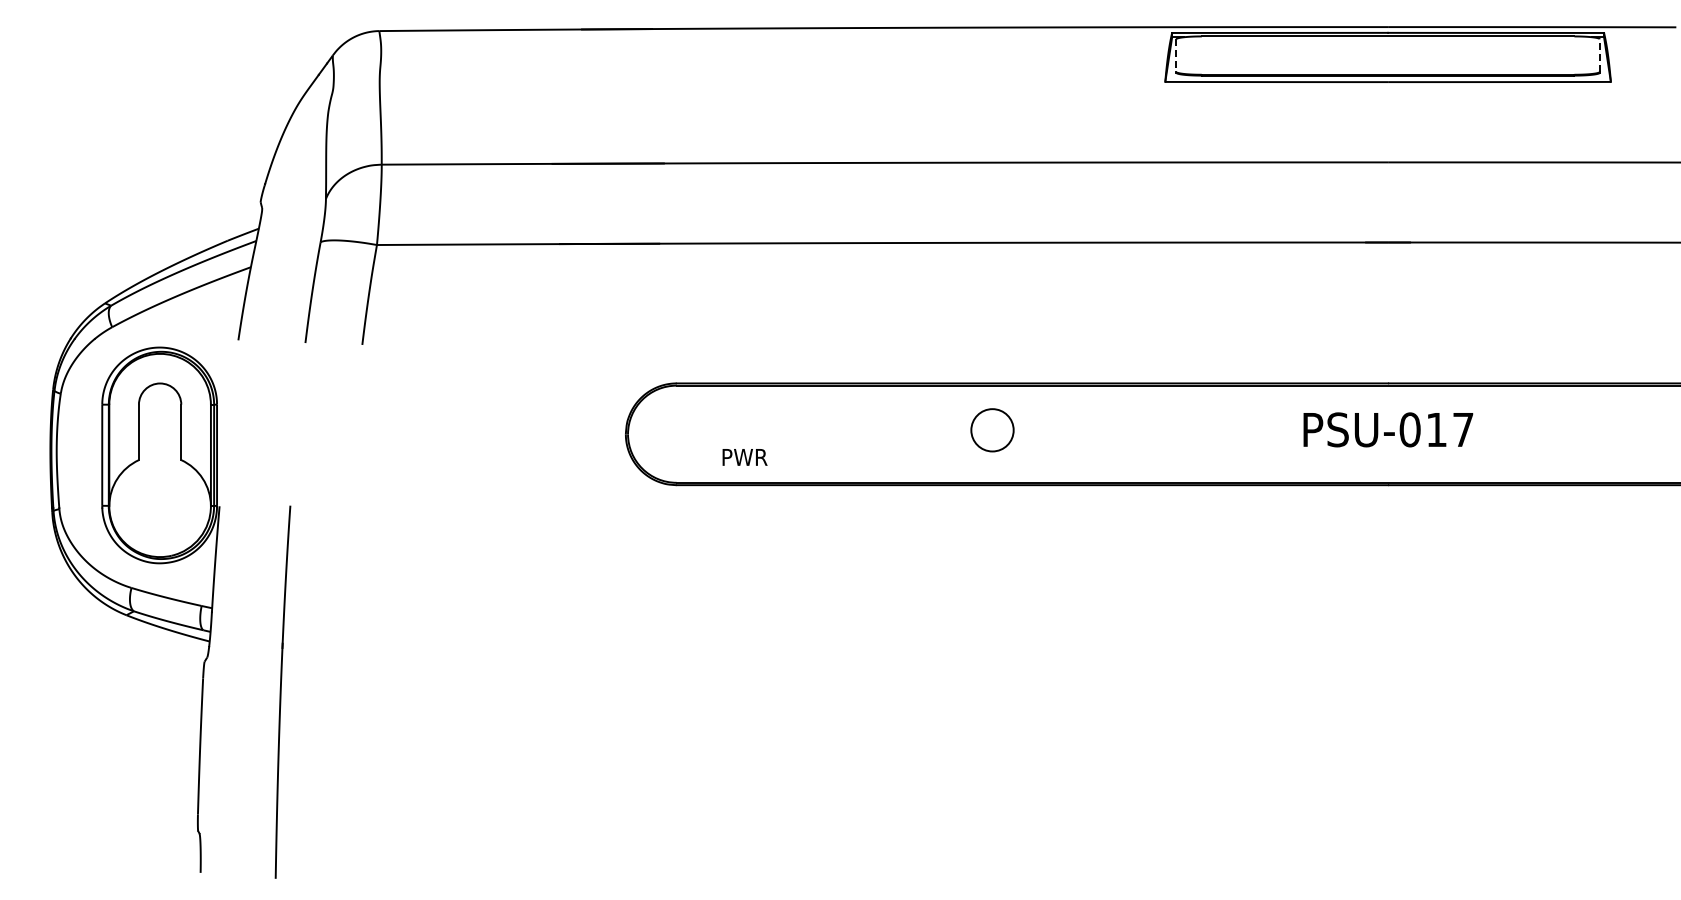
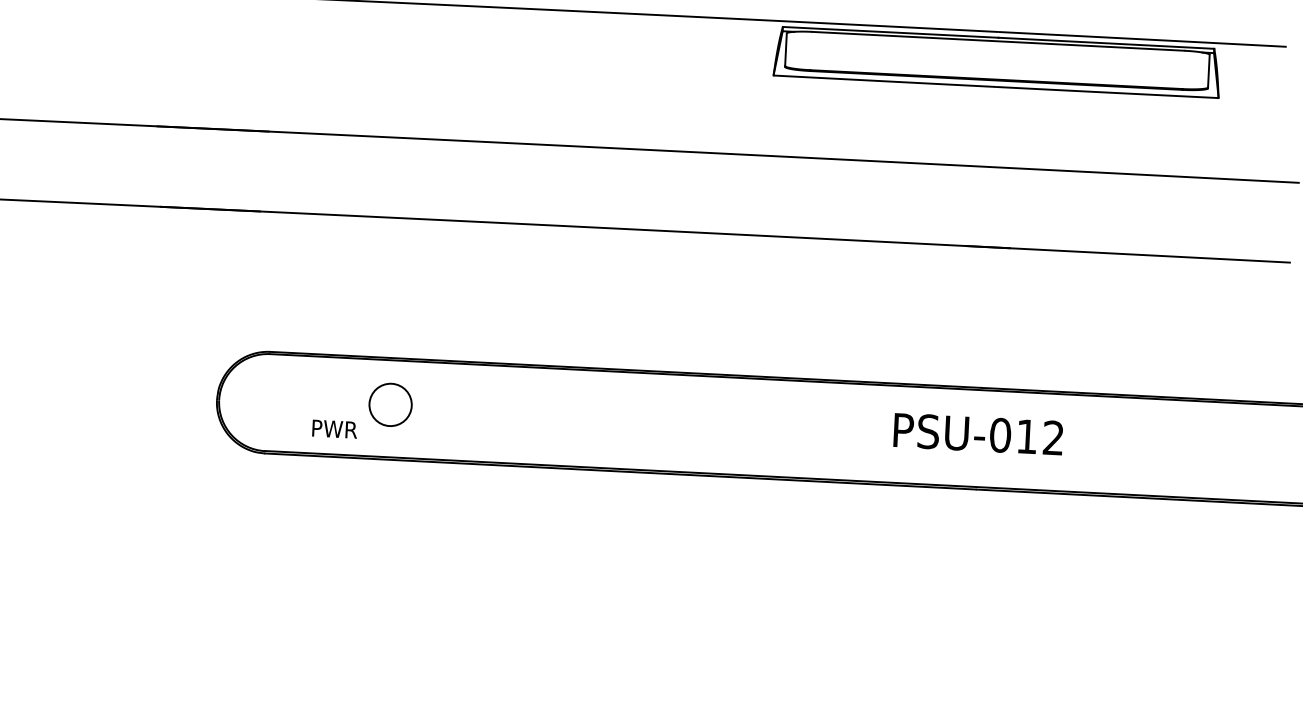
line: (1599, 55) -> (1208, 71), dashed -> solid
line: (1176, 56) -> (786, 50), dashed -> solid
text: (1463, 429) -> (1053, 437), PSU-017 -> PSU-012
circle: (992, 430) -> (390, 405), moved

